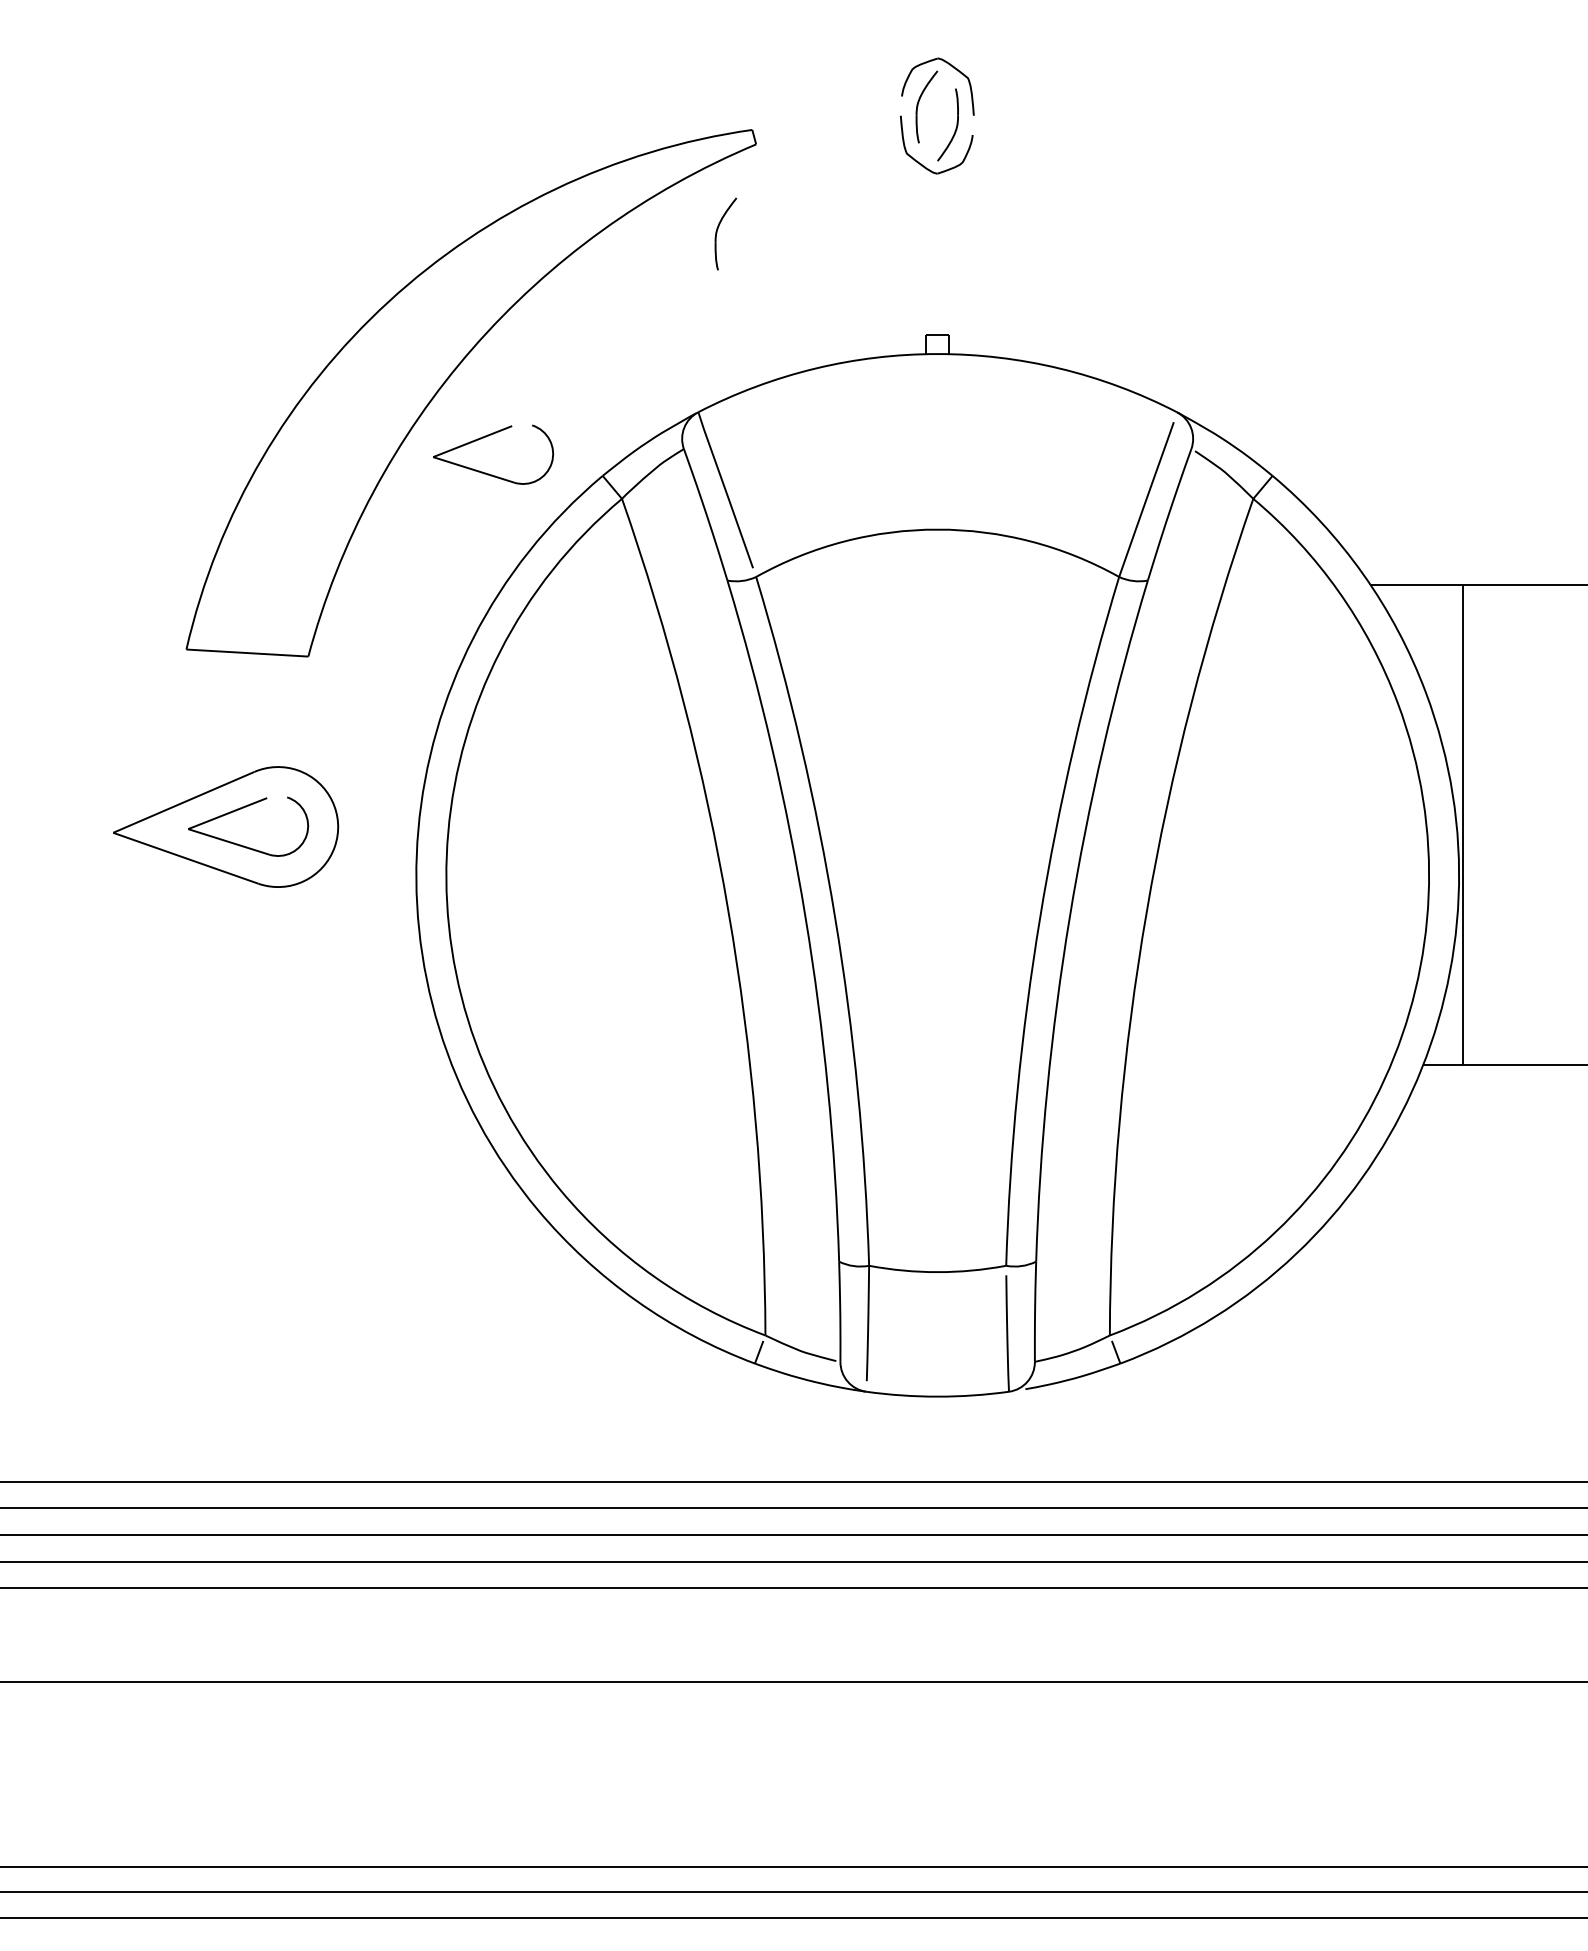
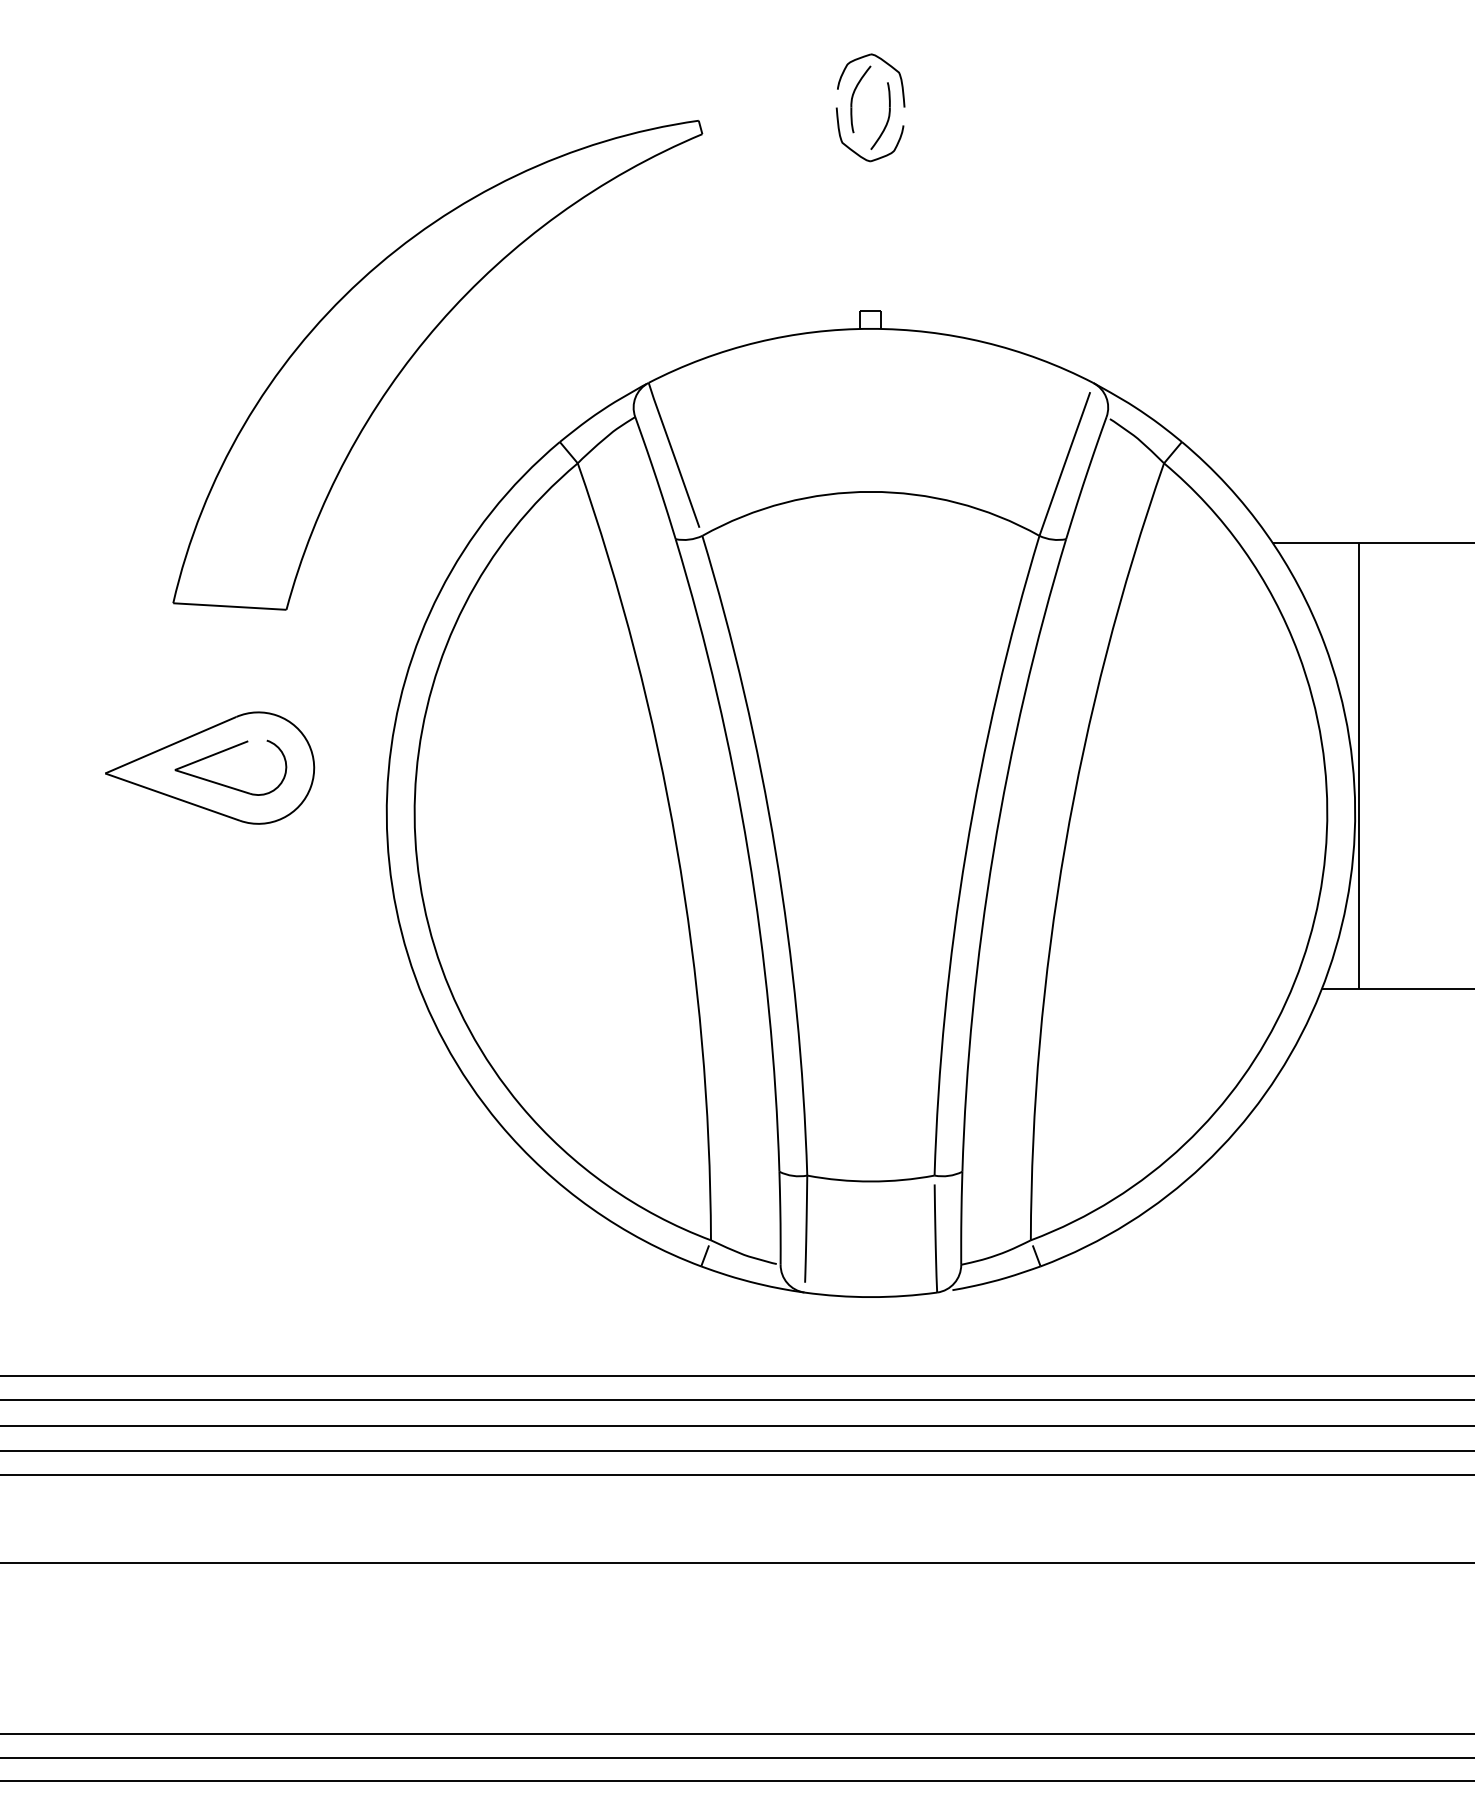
part: (717, 233) -> (666, 216), removed
part: (486, 437) -> (451, 406), removed

